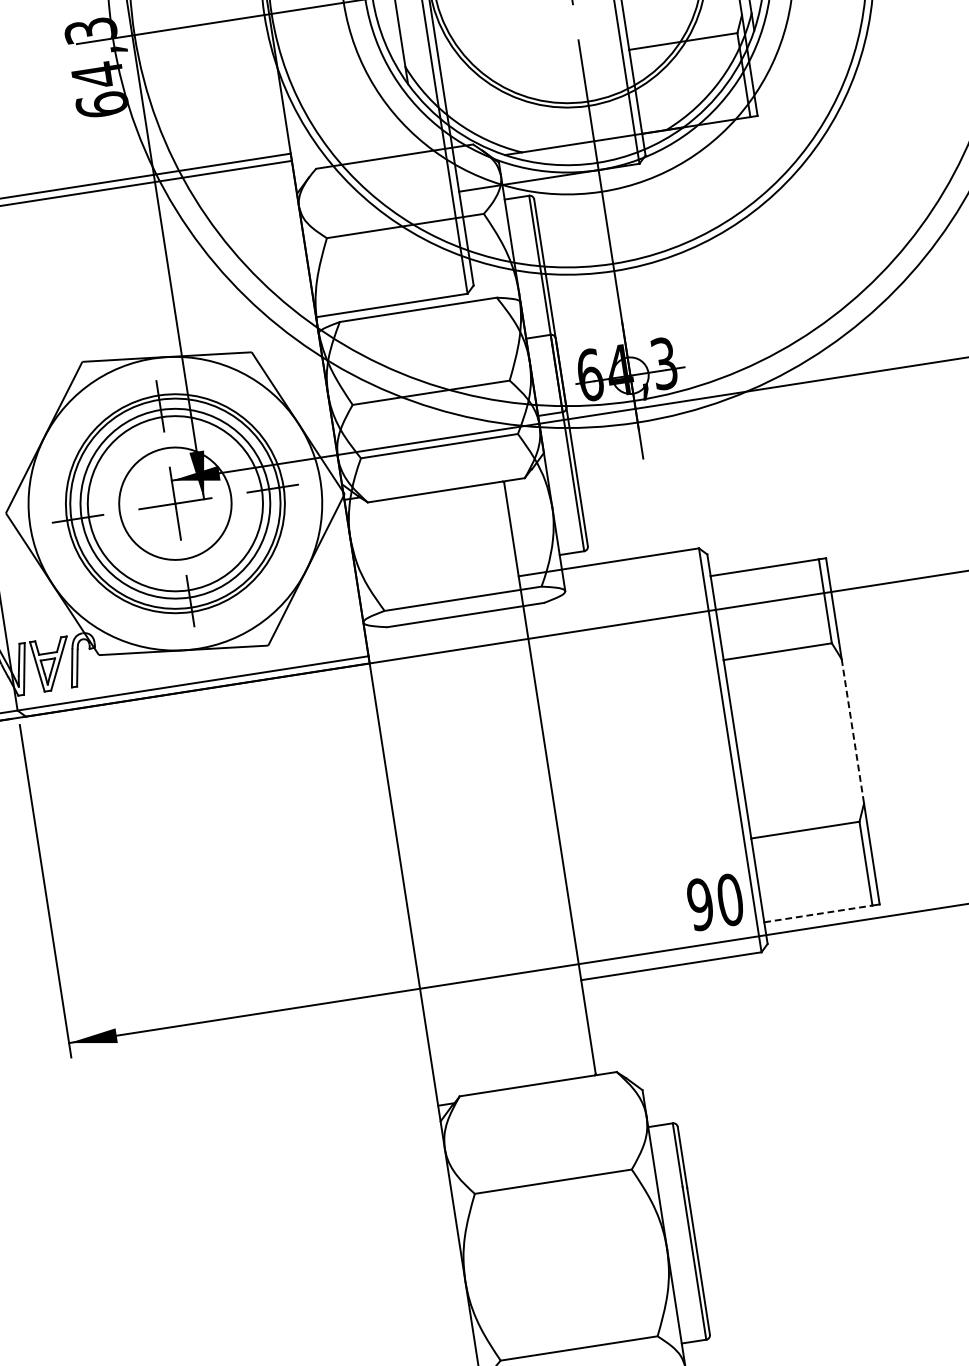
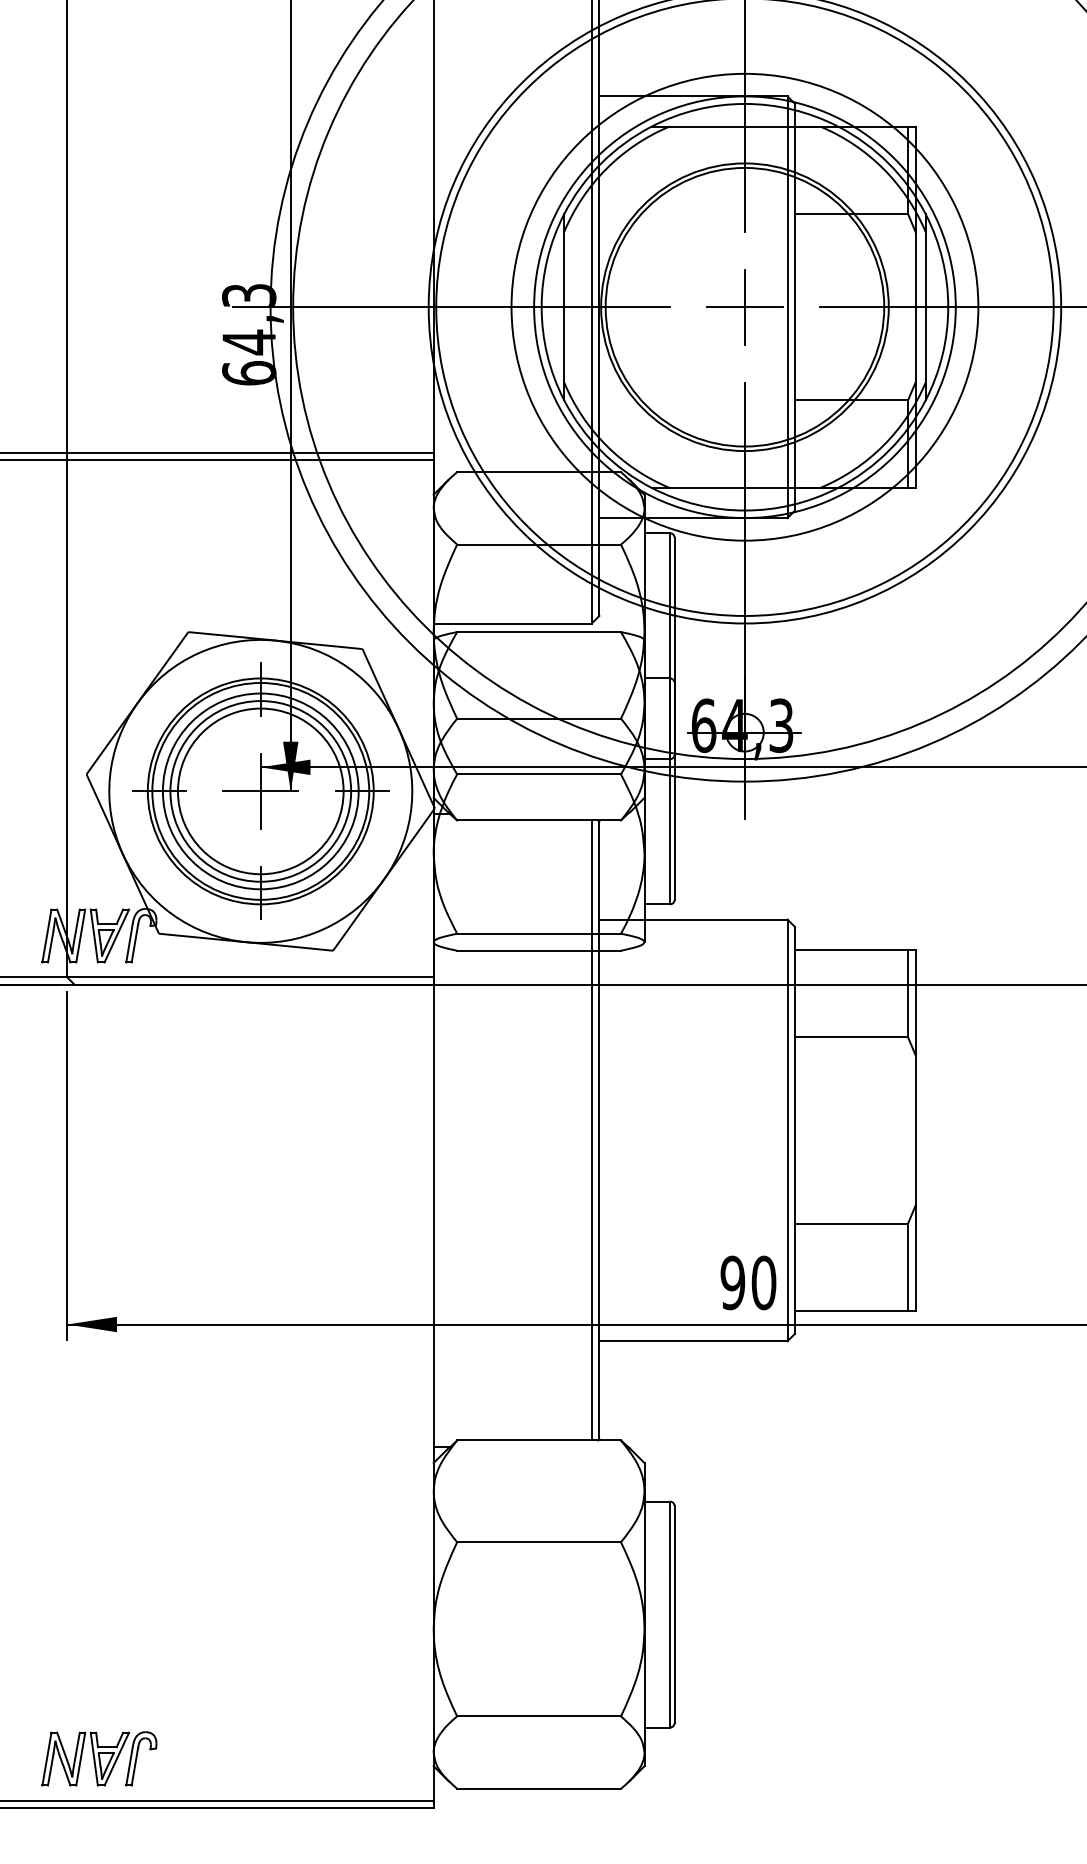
circle: (175, 503) -> (260, 791), size x1.43
line: (852, 731) -> (915, 1130), dashed -> solid
line: (542, 779) -> (591, 1130), added
line: (819, 914) -> (852, 1311), dashed -> solid

